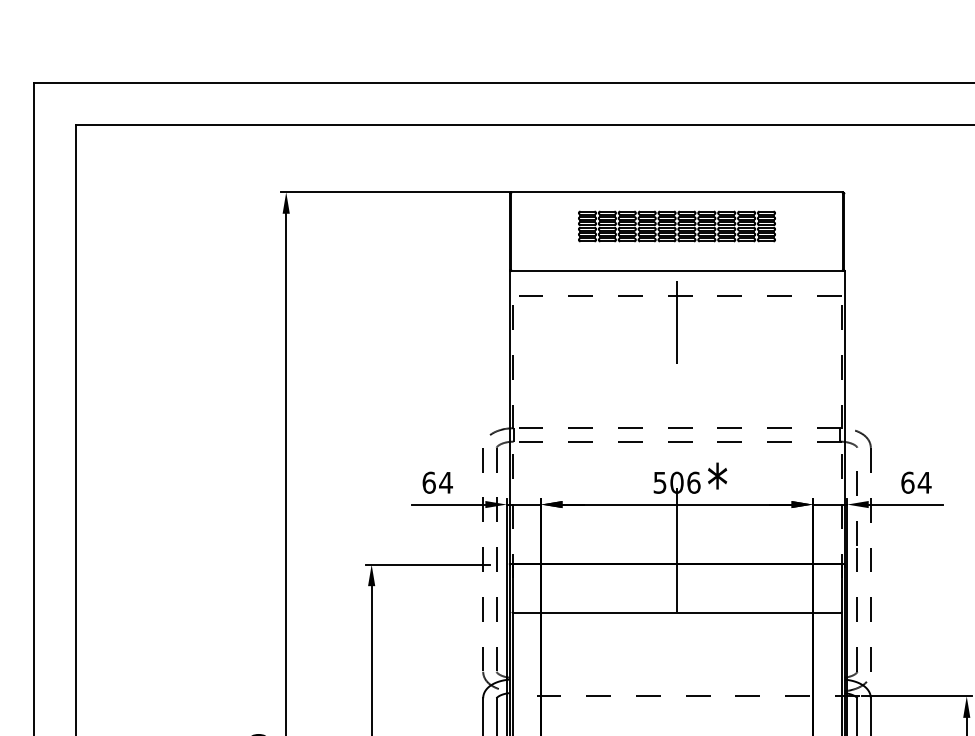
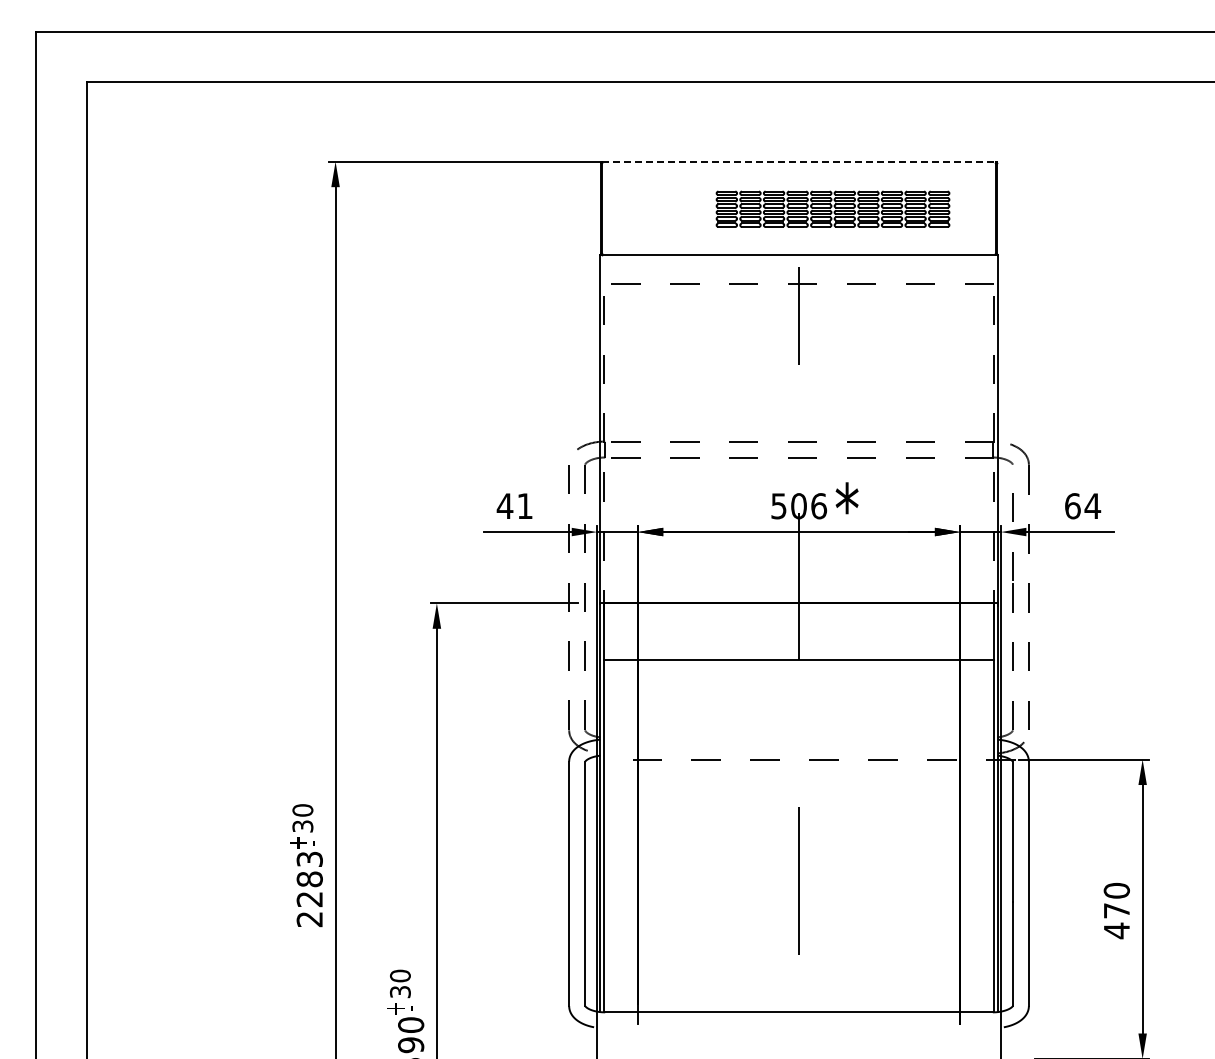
line: (677, 192) -> (799, 161), solid -> dashed
part: (676, 225) -> (832, 208), moved
text: (437, 483) -> (514, 506), 64 -> 41

